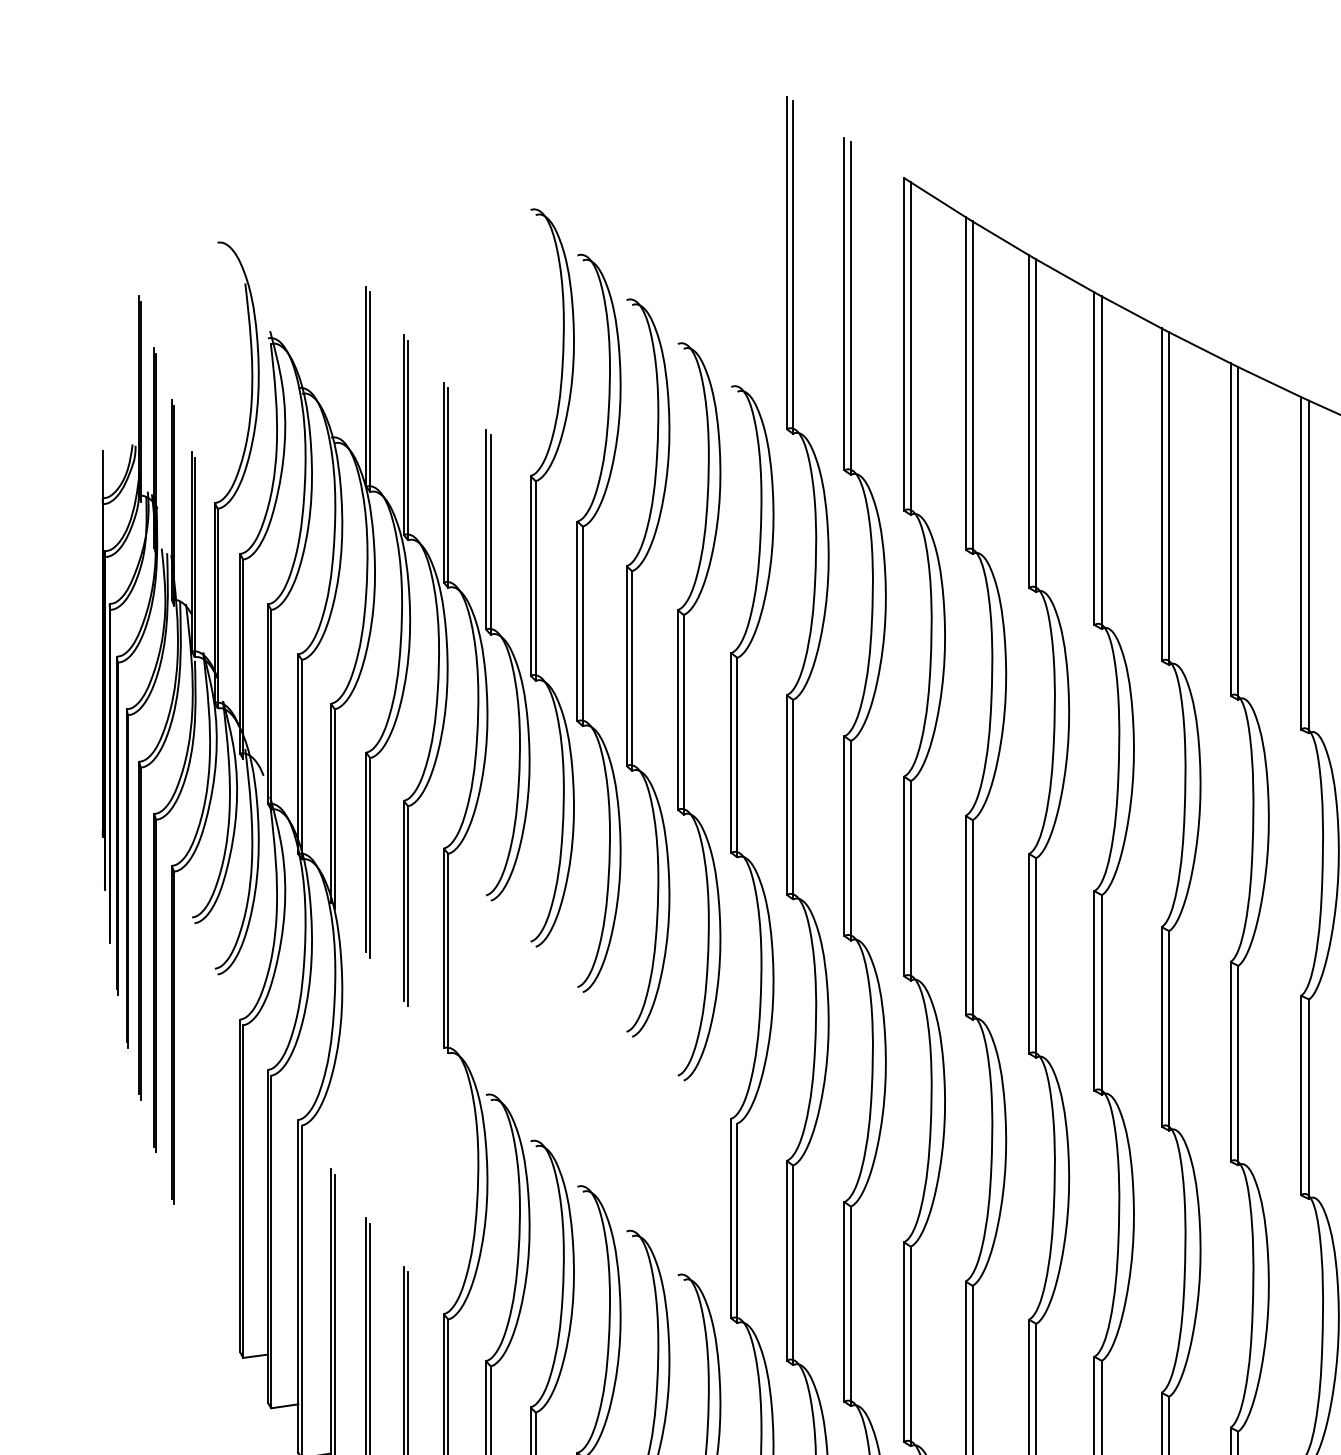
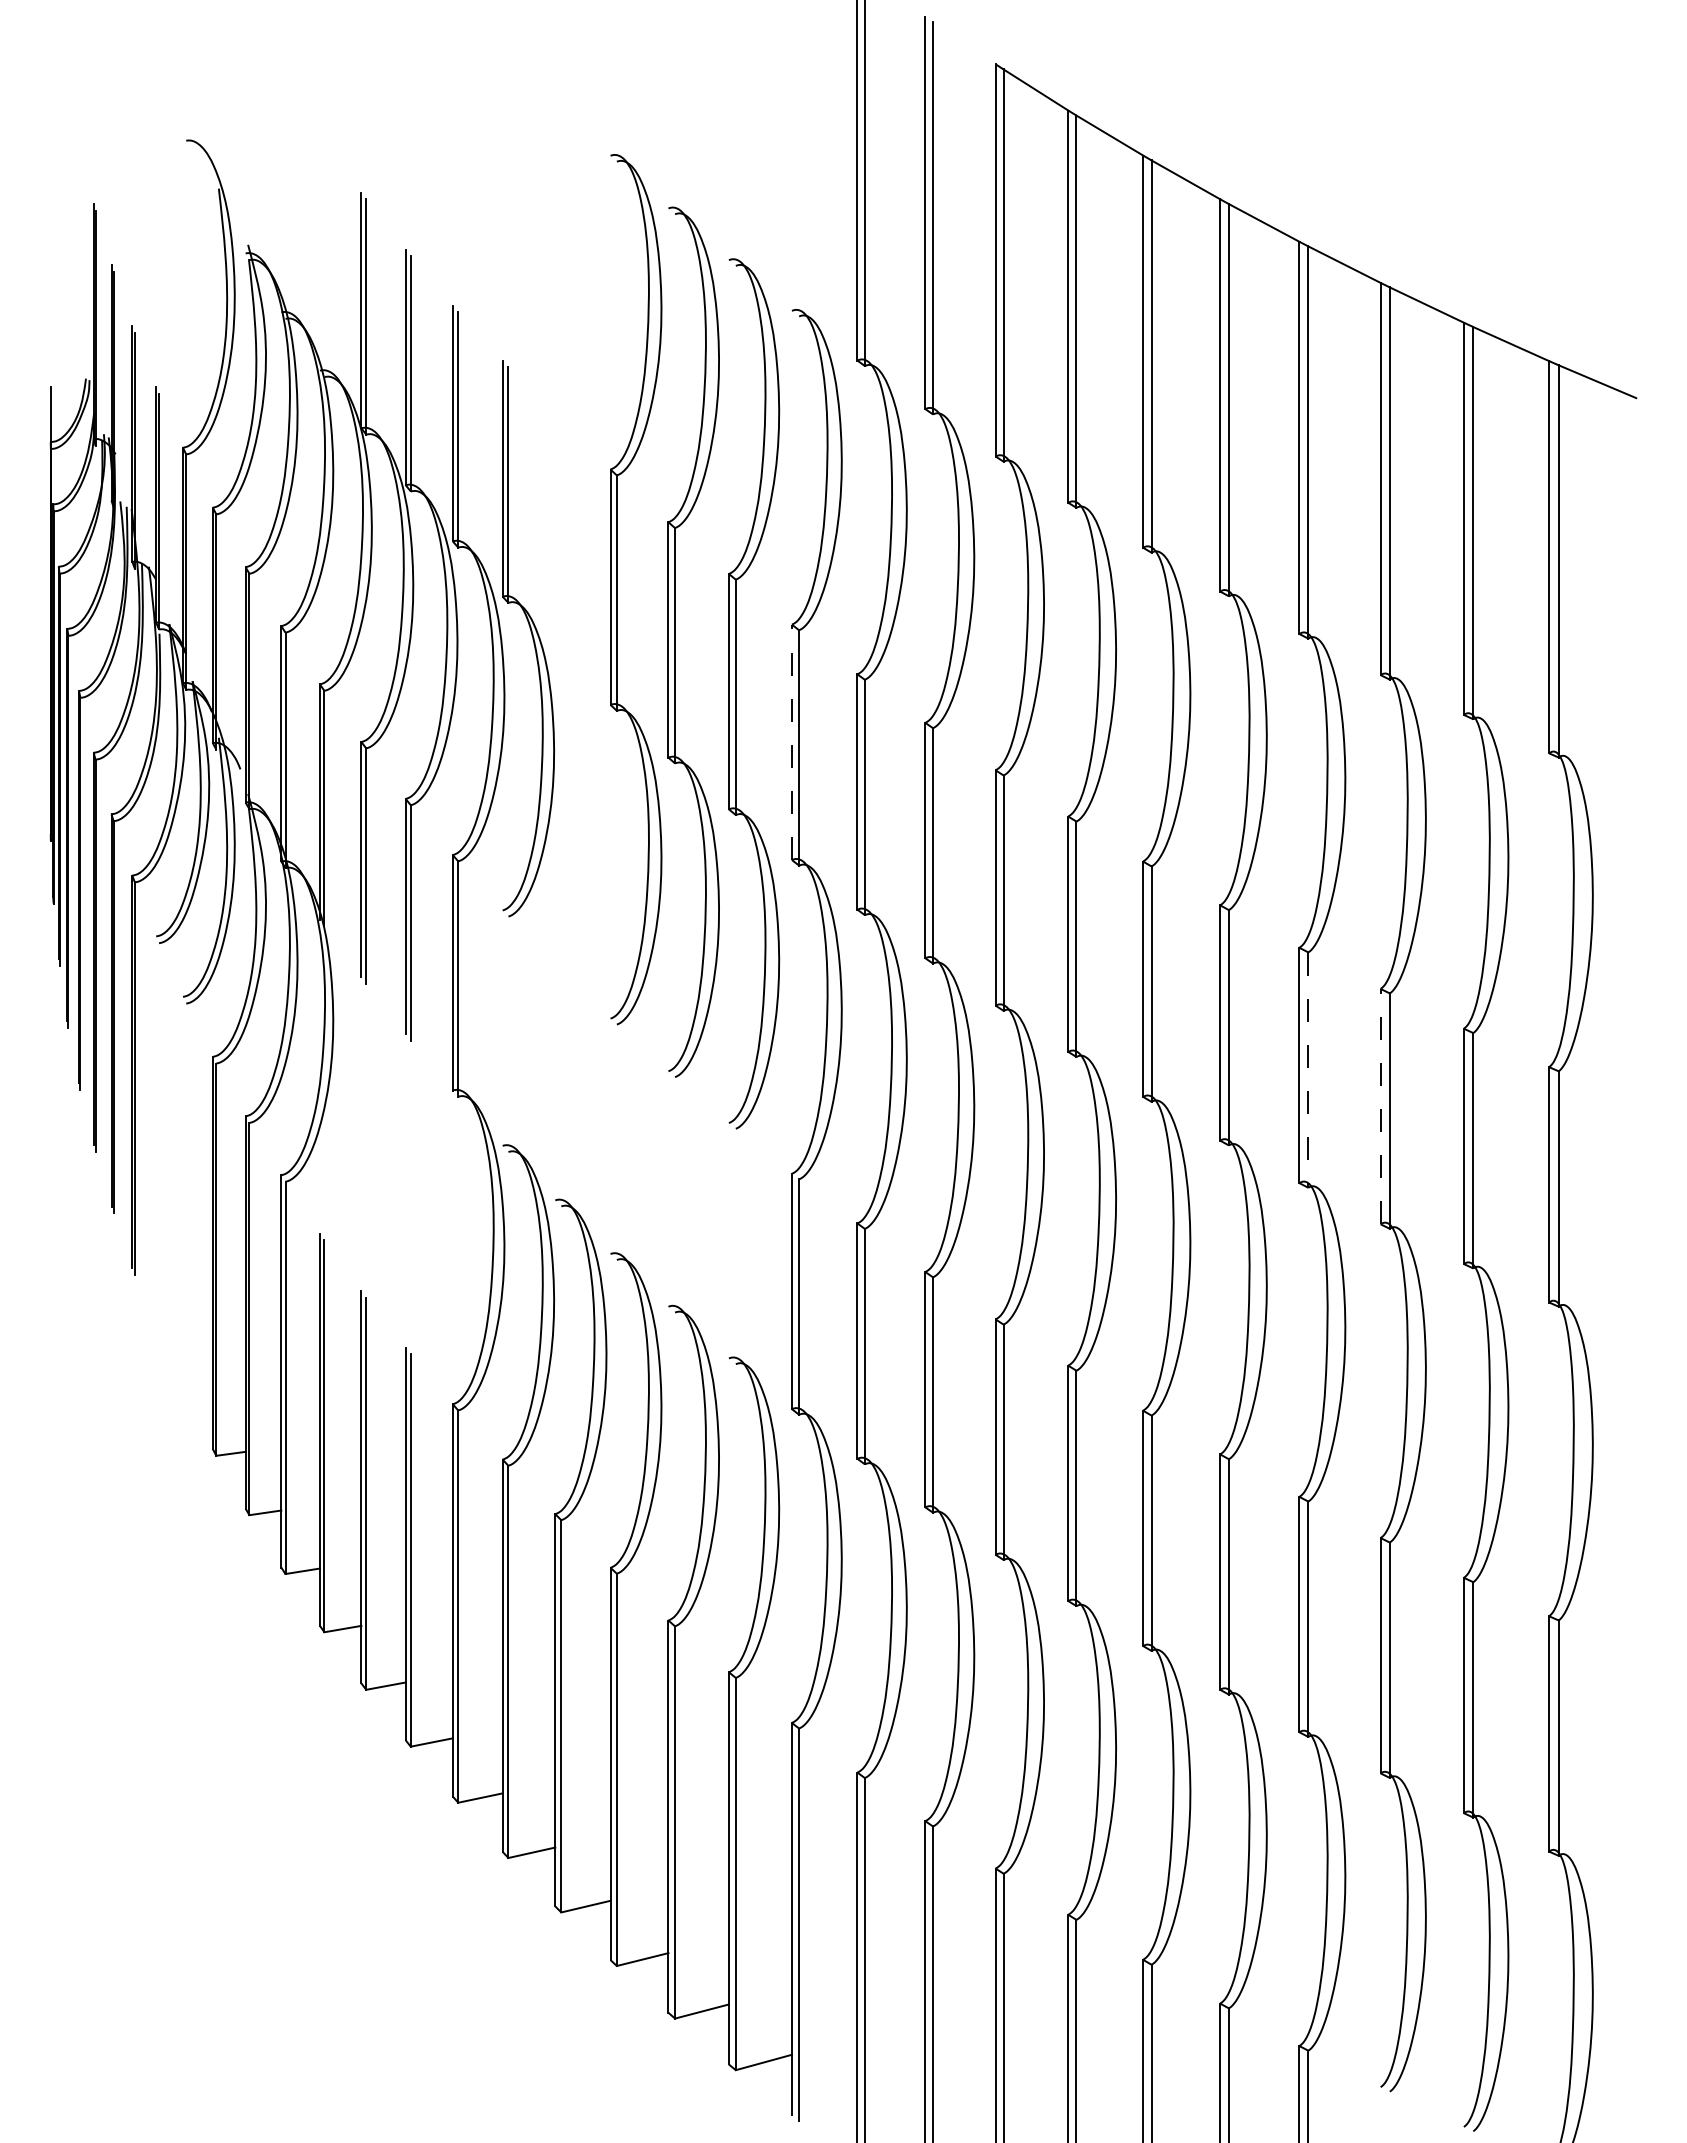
part: (535, 577) -> (561, 535), removed
line: (730, 753) -> (791, 742), solid -> dashed
line: (1169, 1031) -> (1308, 1070), solid -> dashed
line: (1230, 1061) -> (1380, 1106), solid -> dashed

